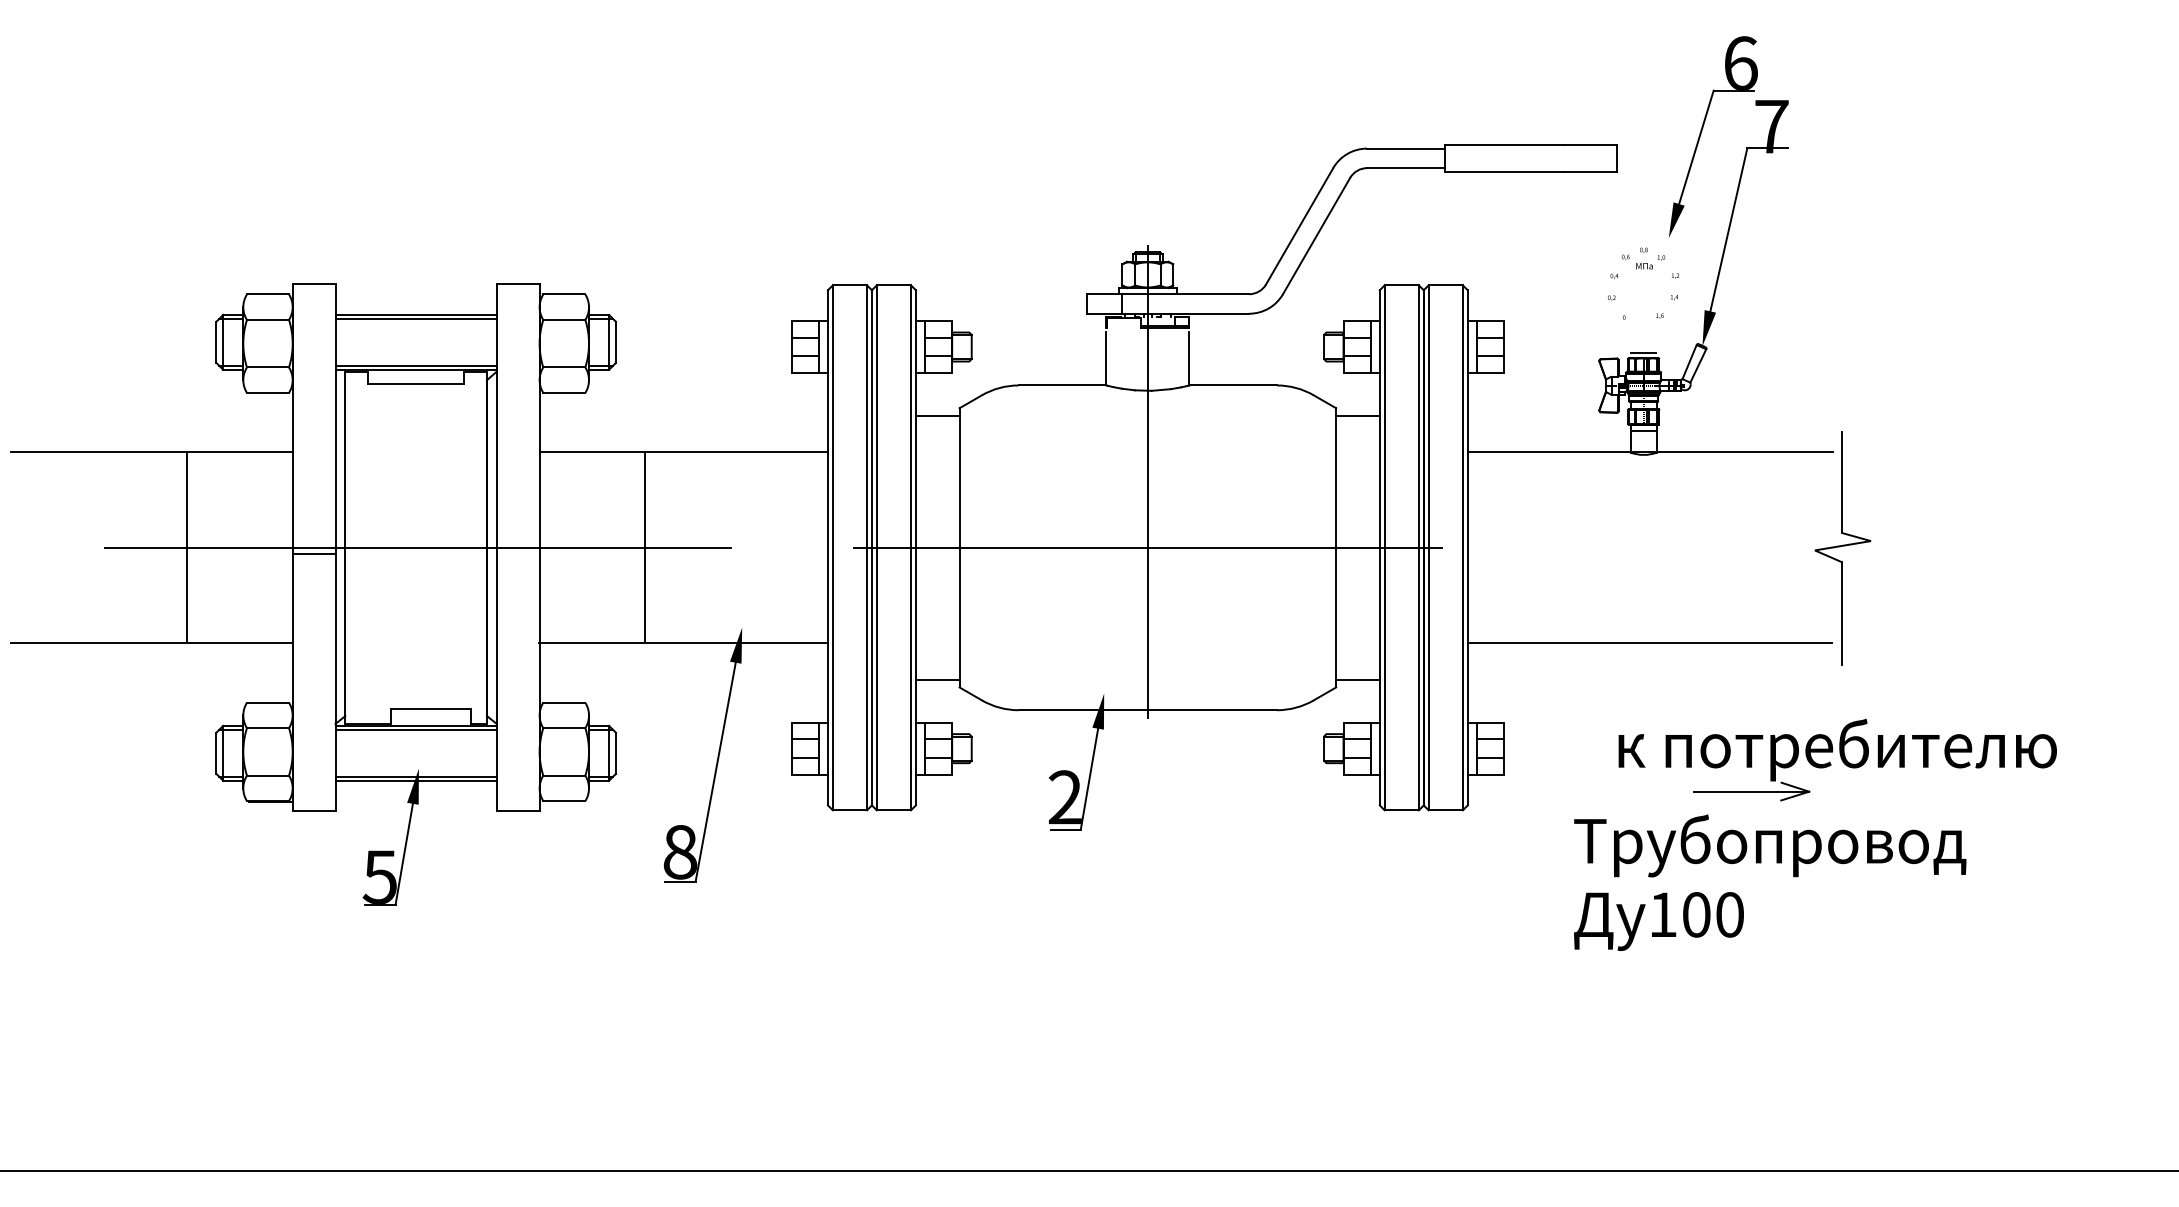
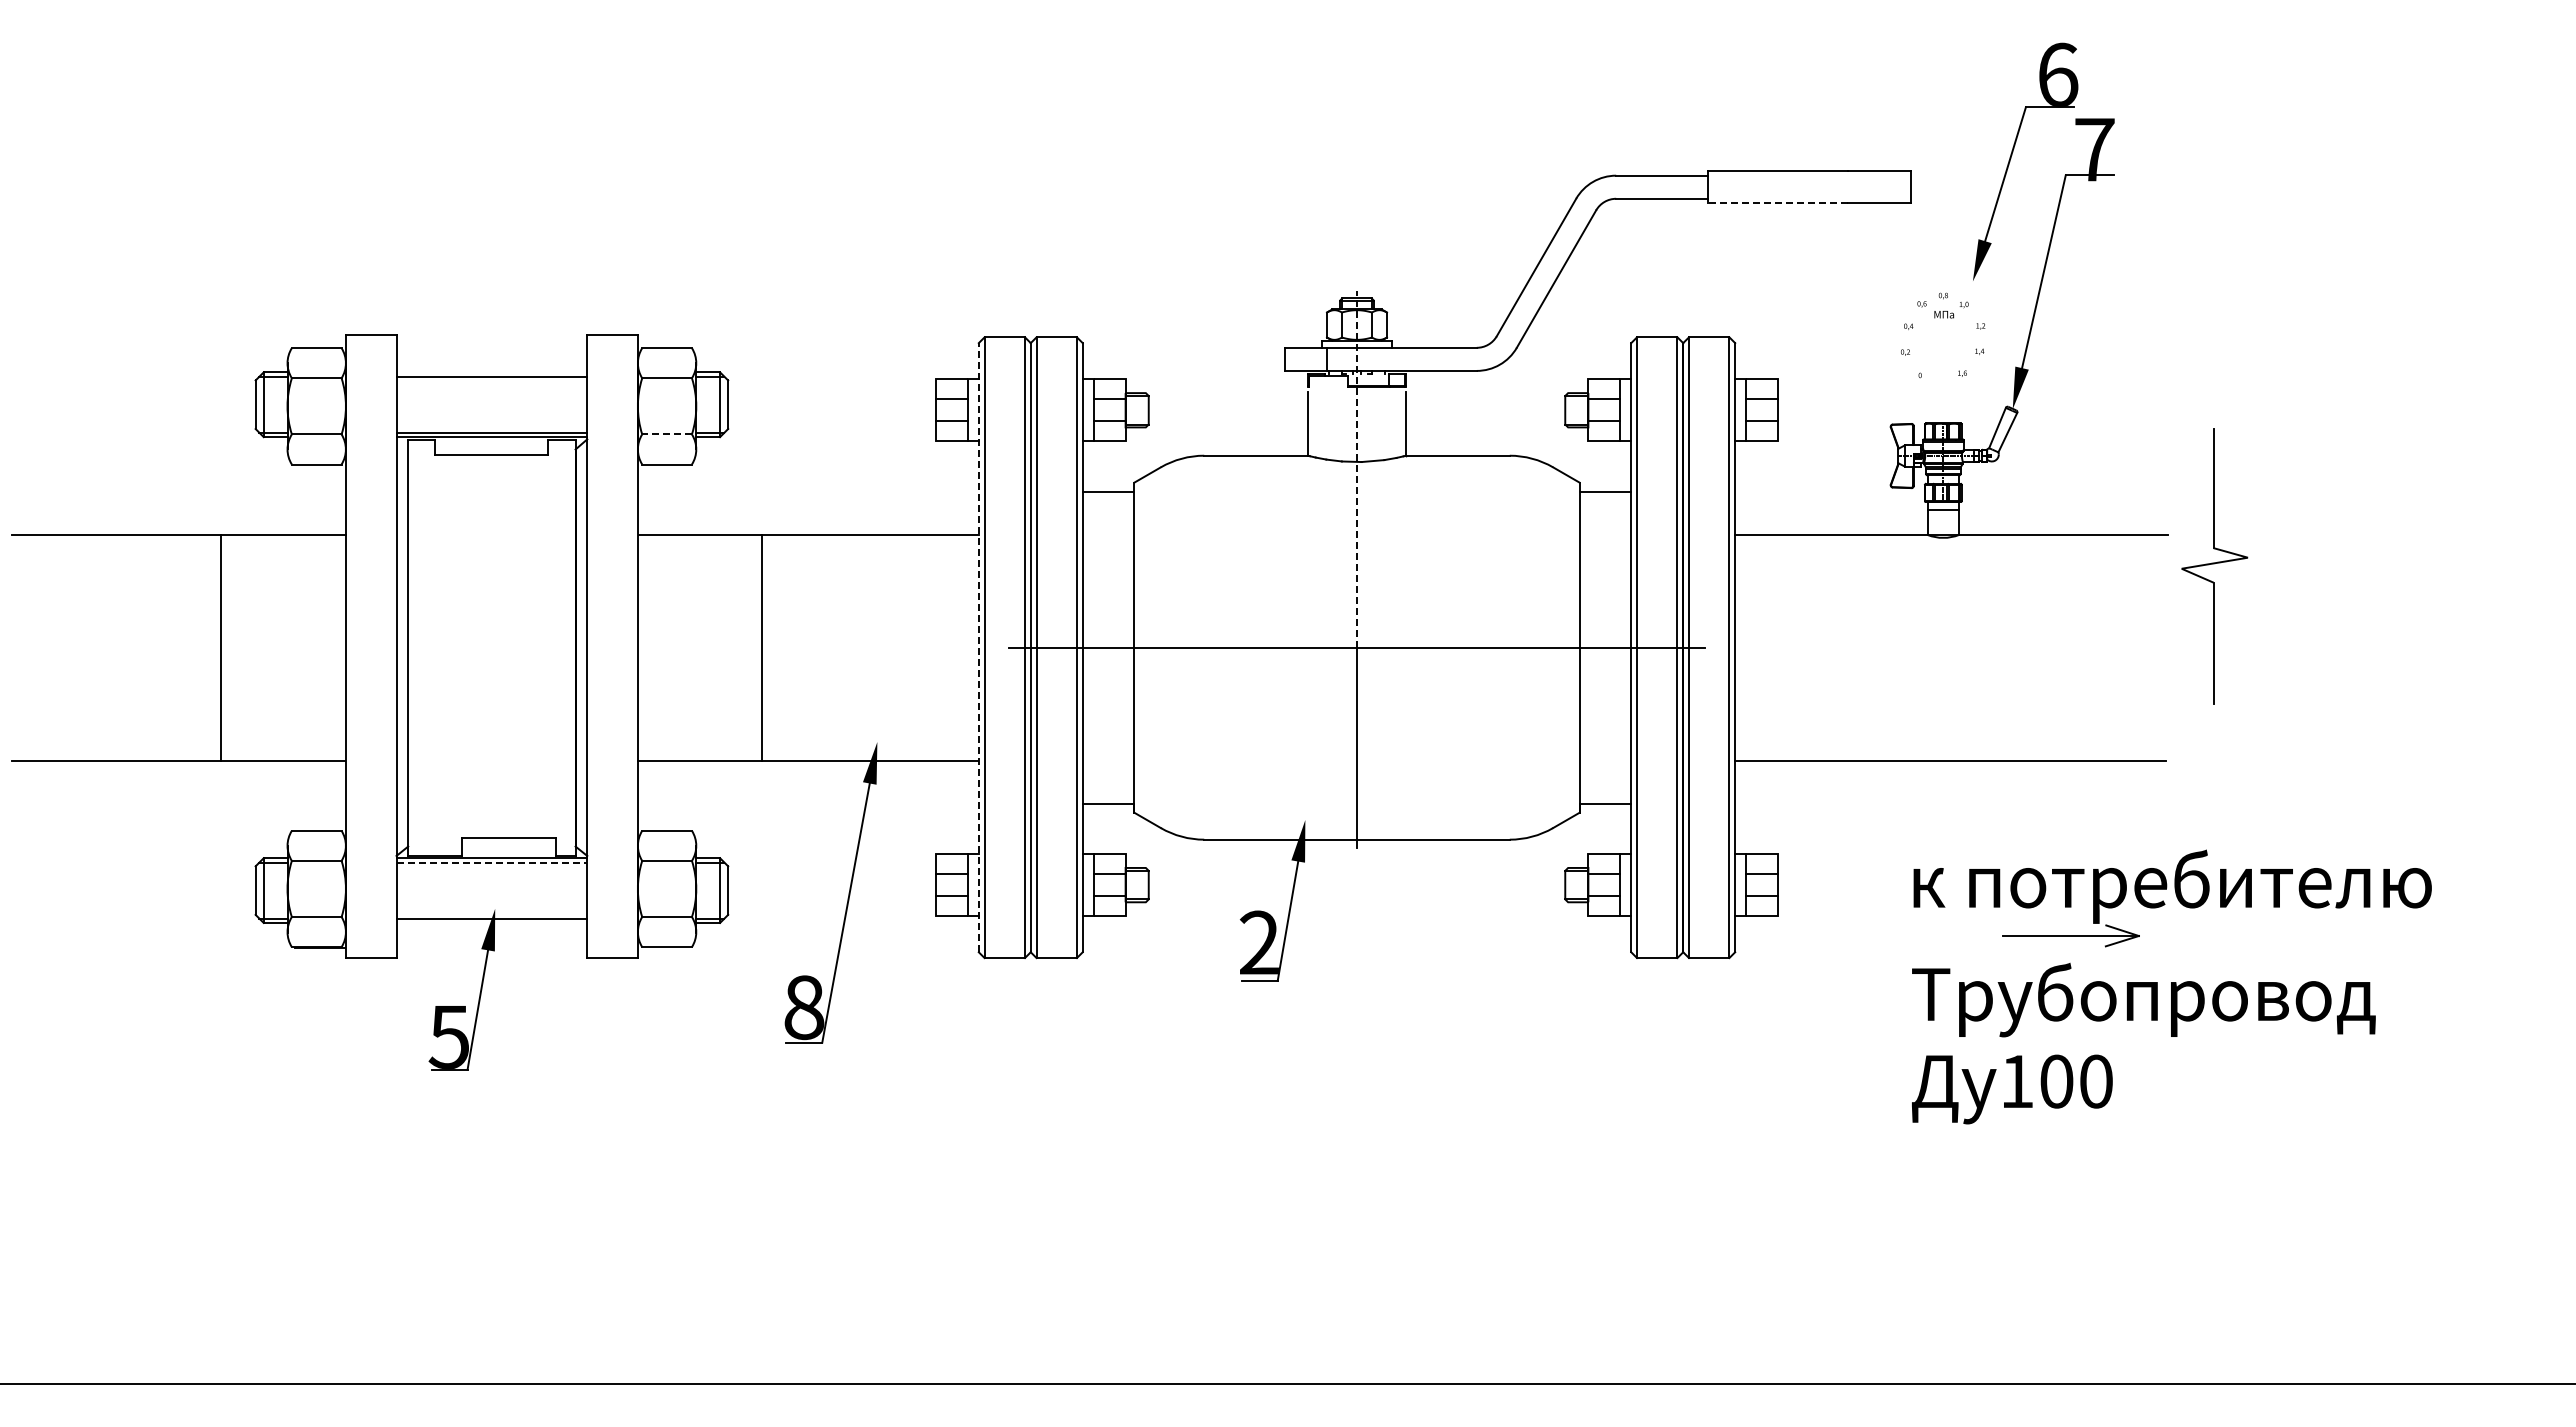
line: (1503, 172) -> (1777, 203), solid -> dashed
line: (415, 315) -> (491, 372), removed
line: (1643, 353) -> (1942, 417), removed
line: (564, 367) -> (667, 434), solid -> dashed
line: (1148, 396) -> (1357, 468), solid -> dashed
line: (827, 547) -> (978, 647), solid -> dashed
line: (418, 548) -> (494, 648), removed
part: (1842, 548) -> (2214, 566), moved
line: (313, 554) -> (370, 655), removed
line: (416, 729) -> (492, 862), solid -> dashed
line: (415, 780) -> (491, 922), removed
text: (1769, 882) -> (2143, 1043), moved

